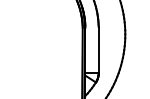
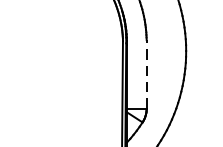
line: (98, 49) -> (146, 73), solid -> dashed

